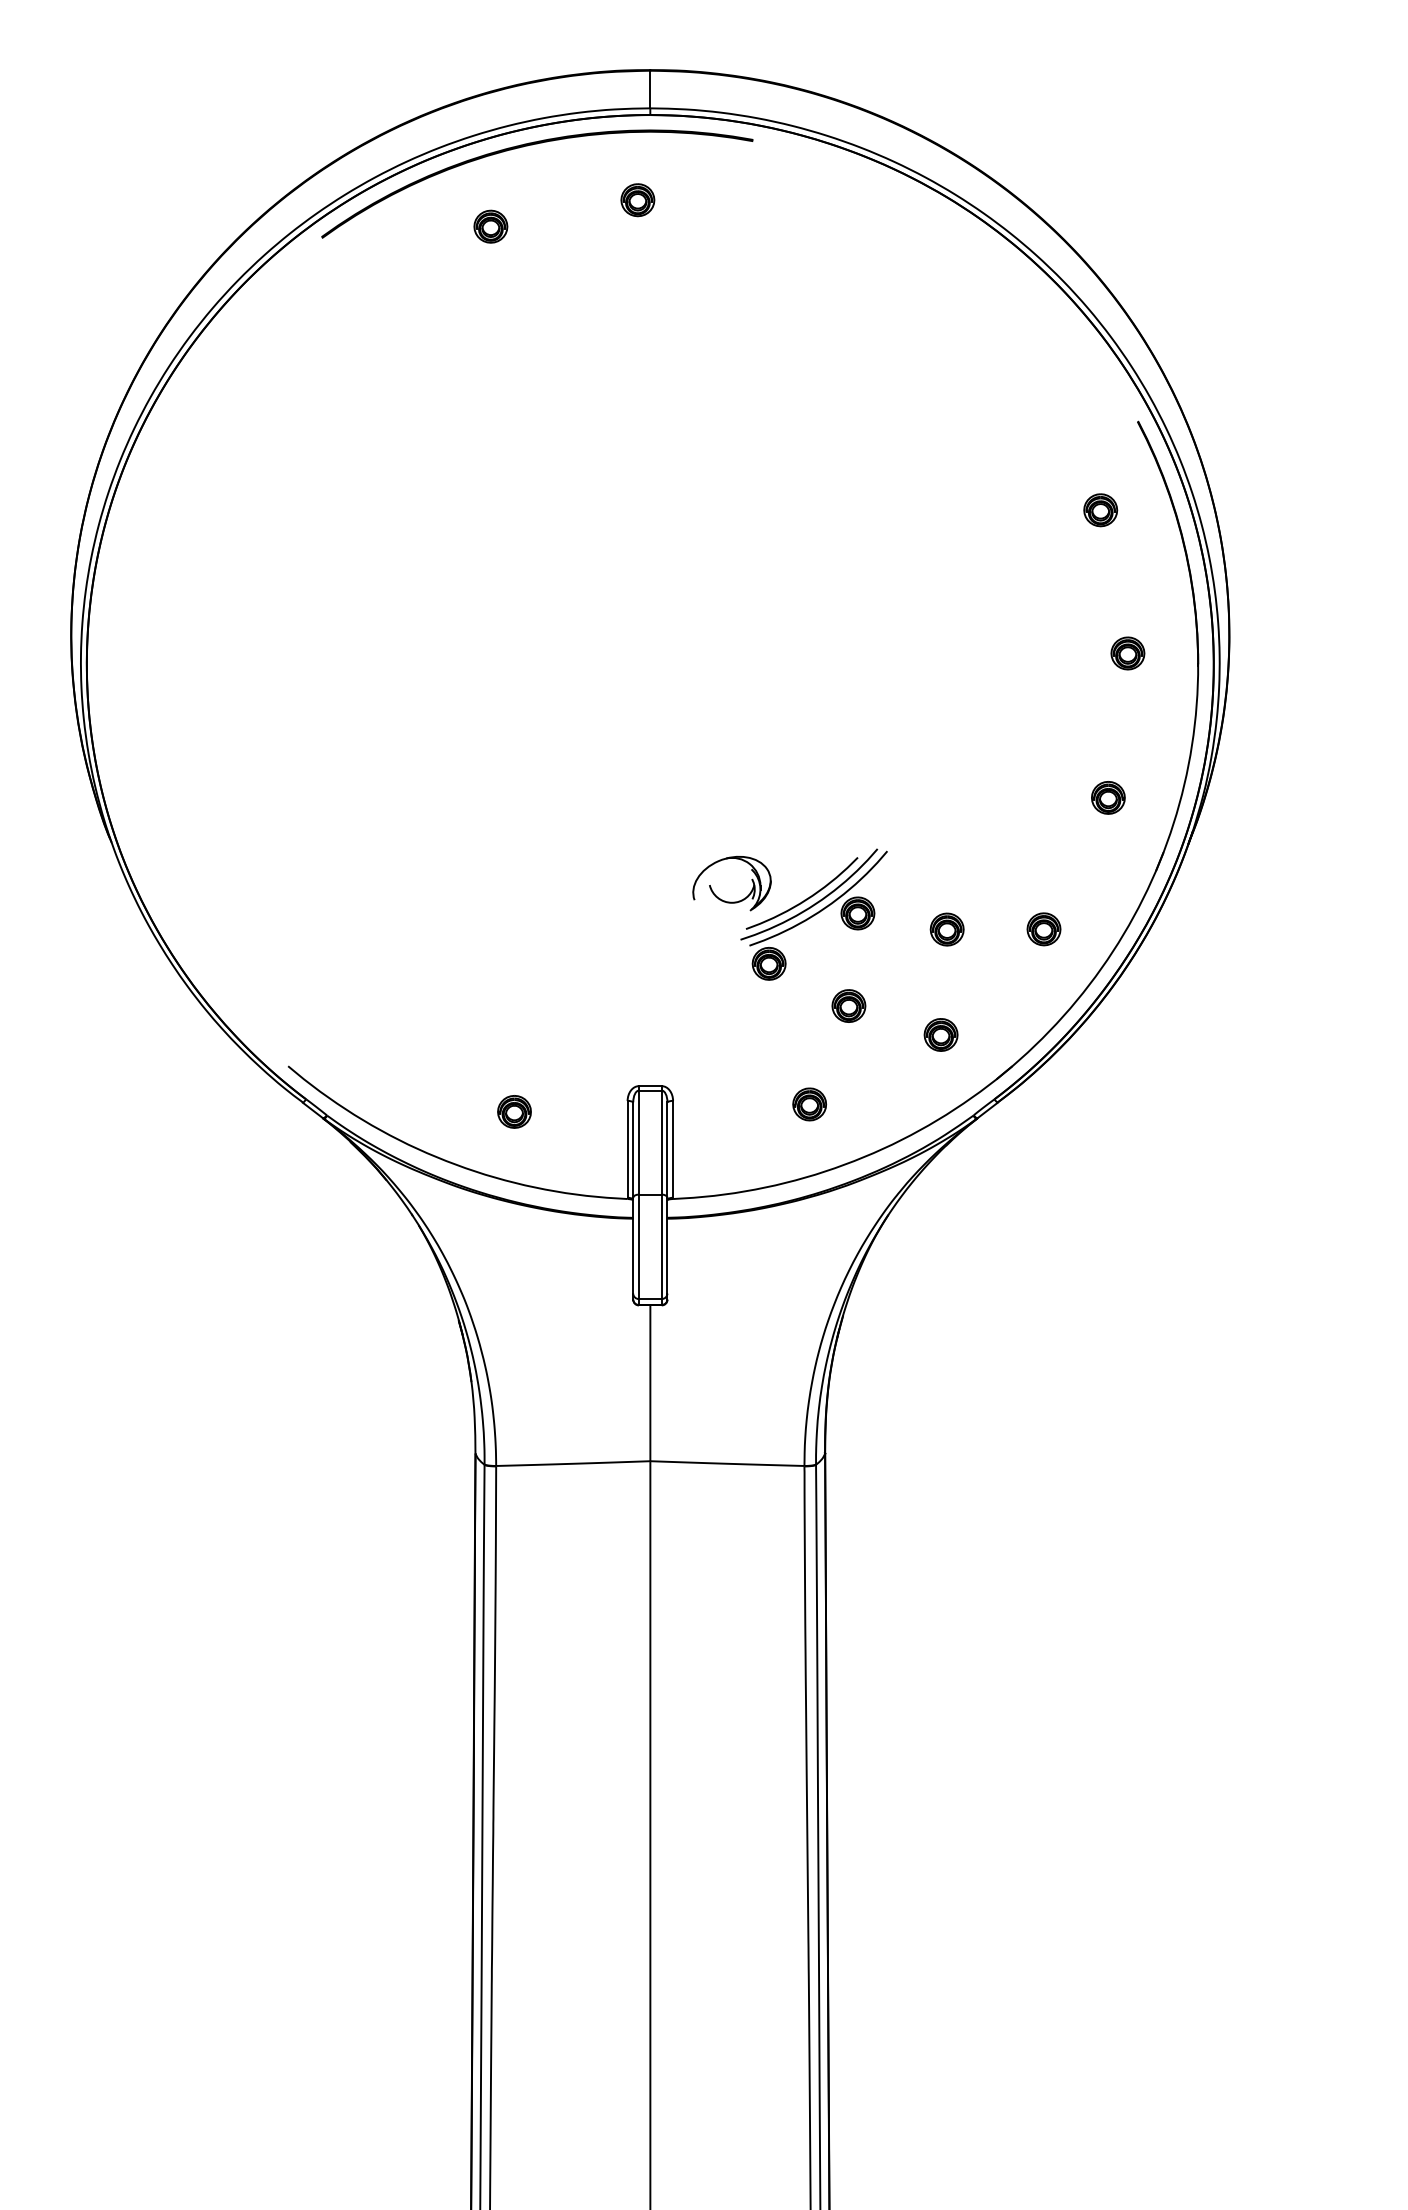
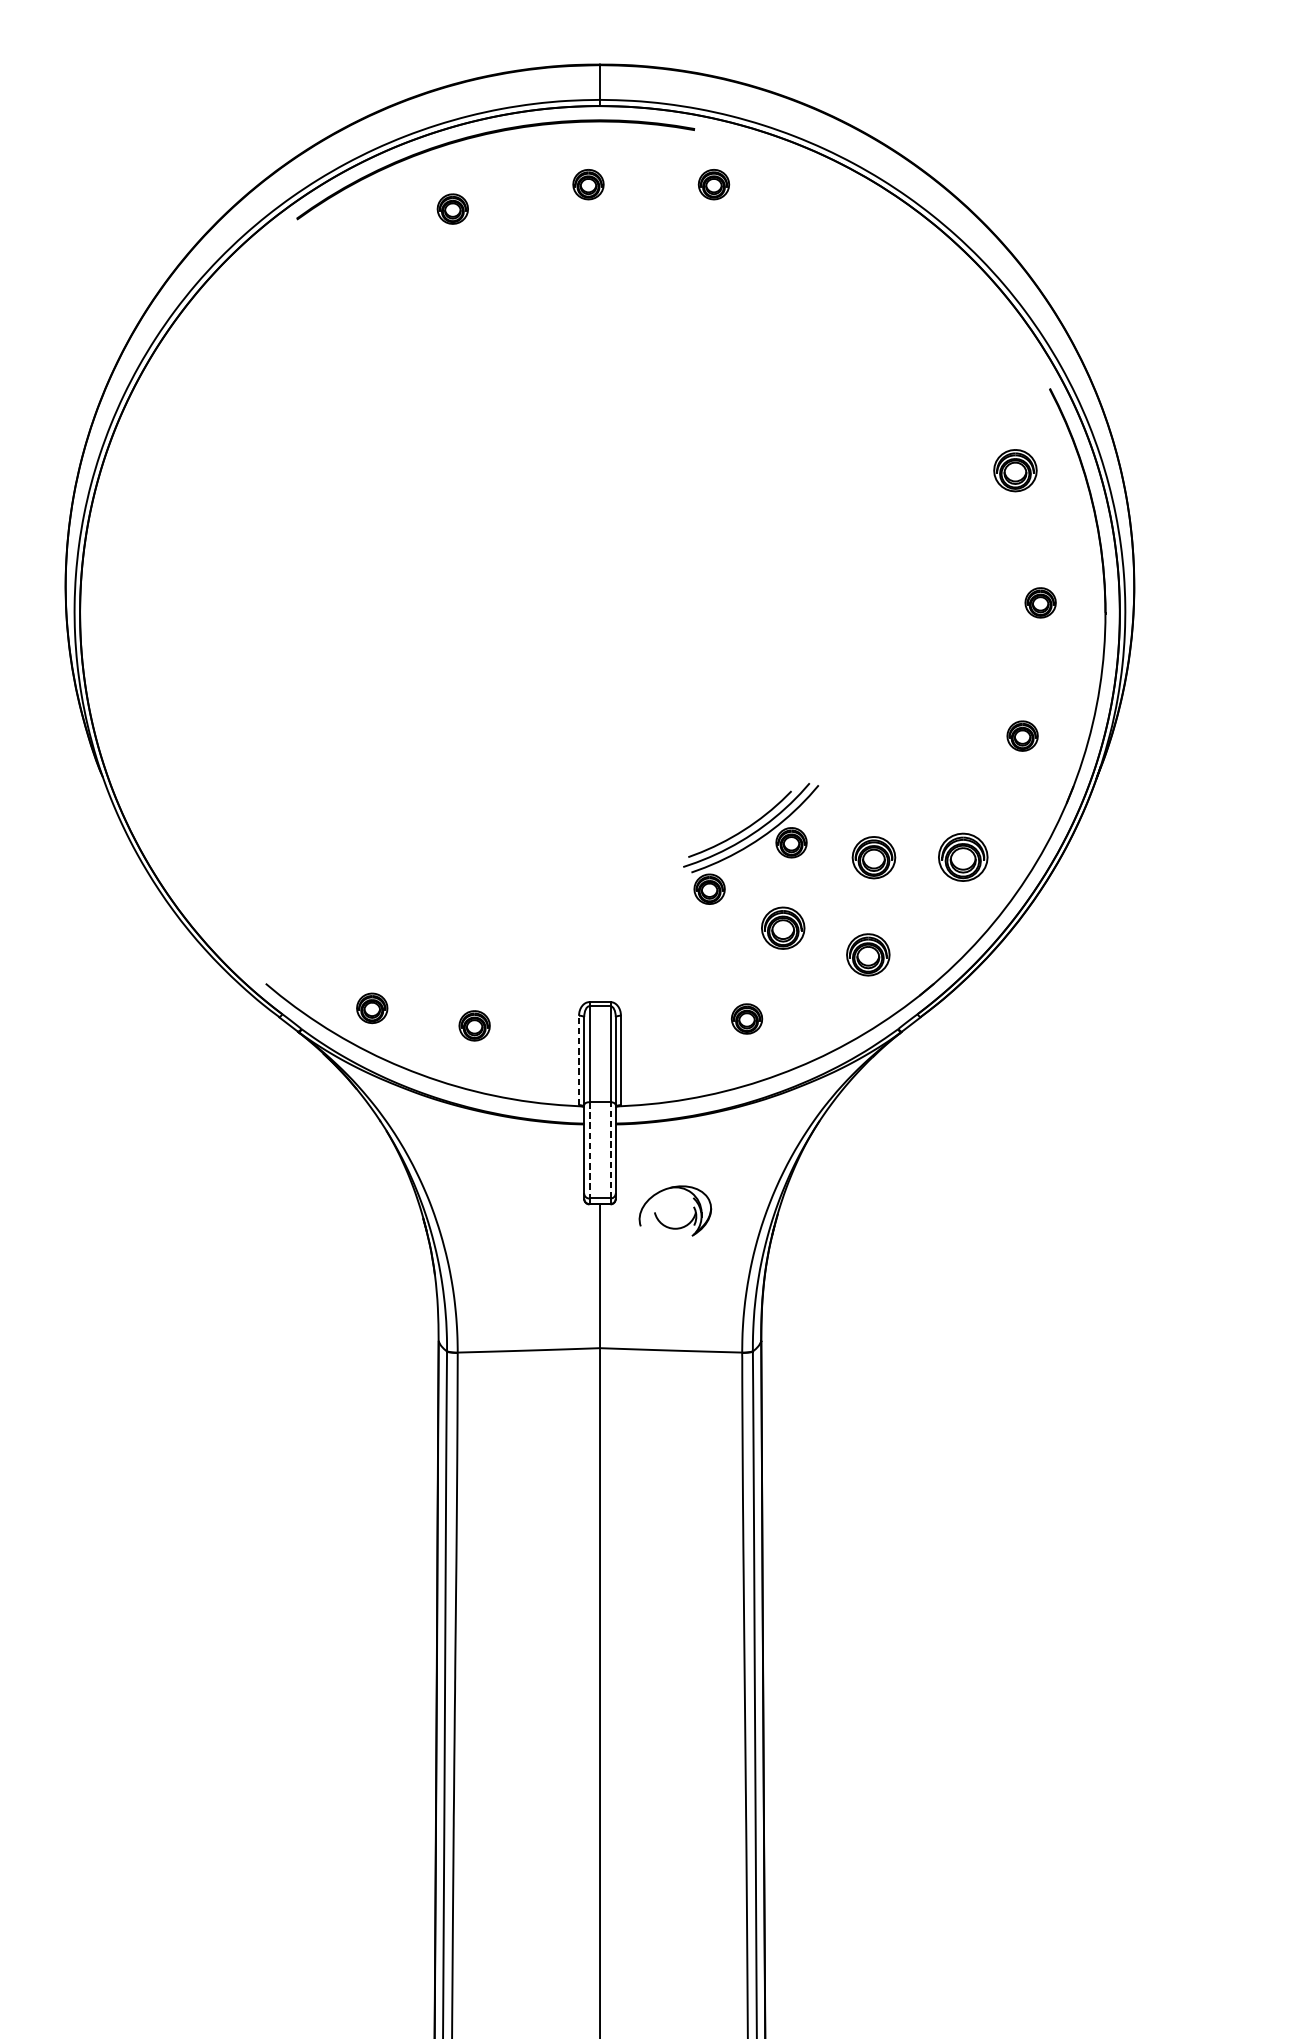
part: (773, 200) -> (713, 184), added
part: (1100, 510) -> (1015, 470), size x1.4
part: (731, 901) -> (674, 1227), moved
part: (946, 929) -> (873, 857), size x1.4
part: (1043, 929) -> (962, 857), size x1.6
part: (848, 1005) -> (782, 927), size x1.4
part: (940, 1034) -> (867, 954), size x1.4
part: (403, 1092) -> (372, 1007), added
line: (627, 1149) -> (578, 1060), solid -> dashed
line: (661, 1246) -> (610, 1150), solid -> dashed
line: (638, 1247) -> (589, 1150), solid -> dashed

